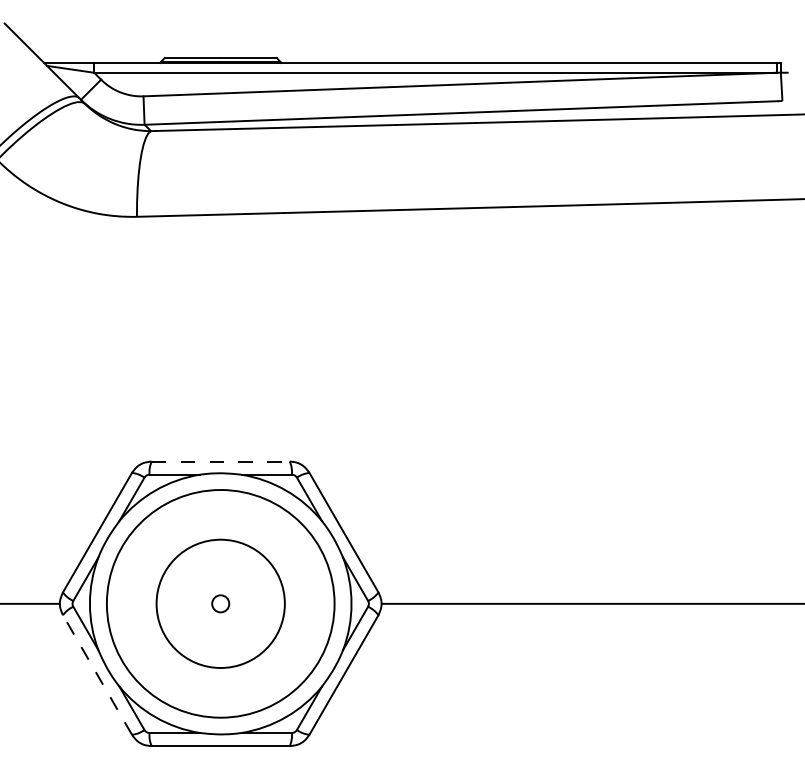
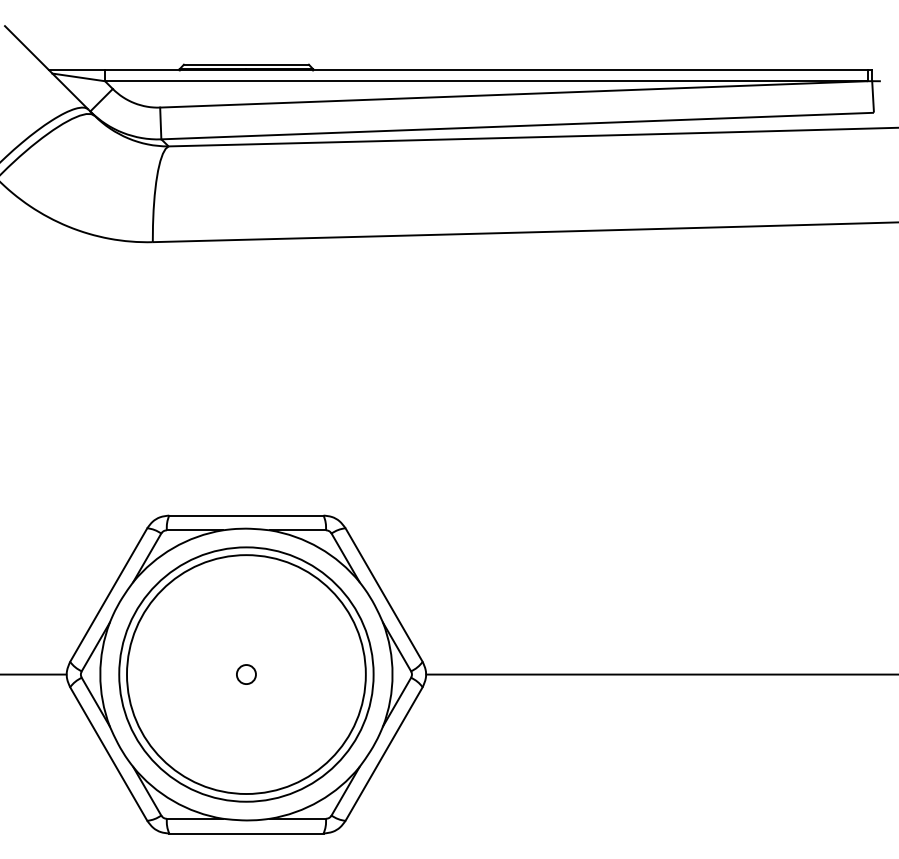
line: (221, 461) -> (247, 515), dashed -> solid
circle: (220, 603) -> (246, 674), size x1.67
line: (97, 674) -> (108, 753), dashed -> solid

